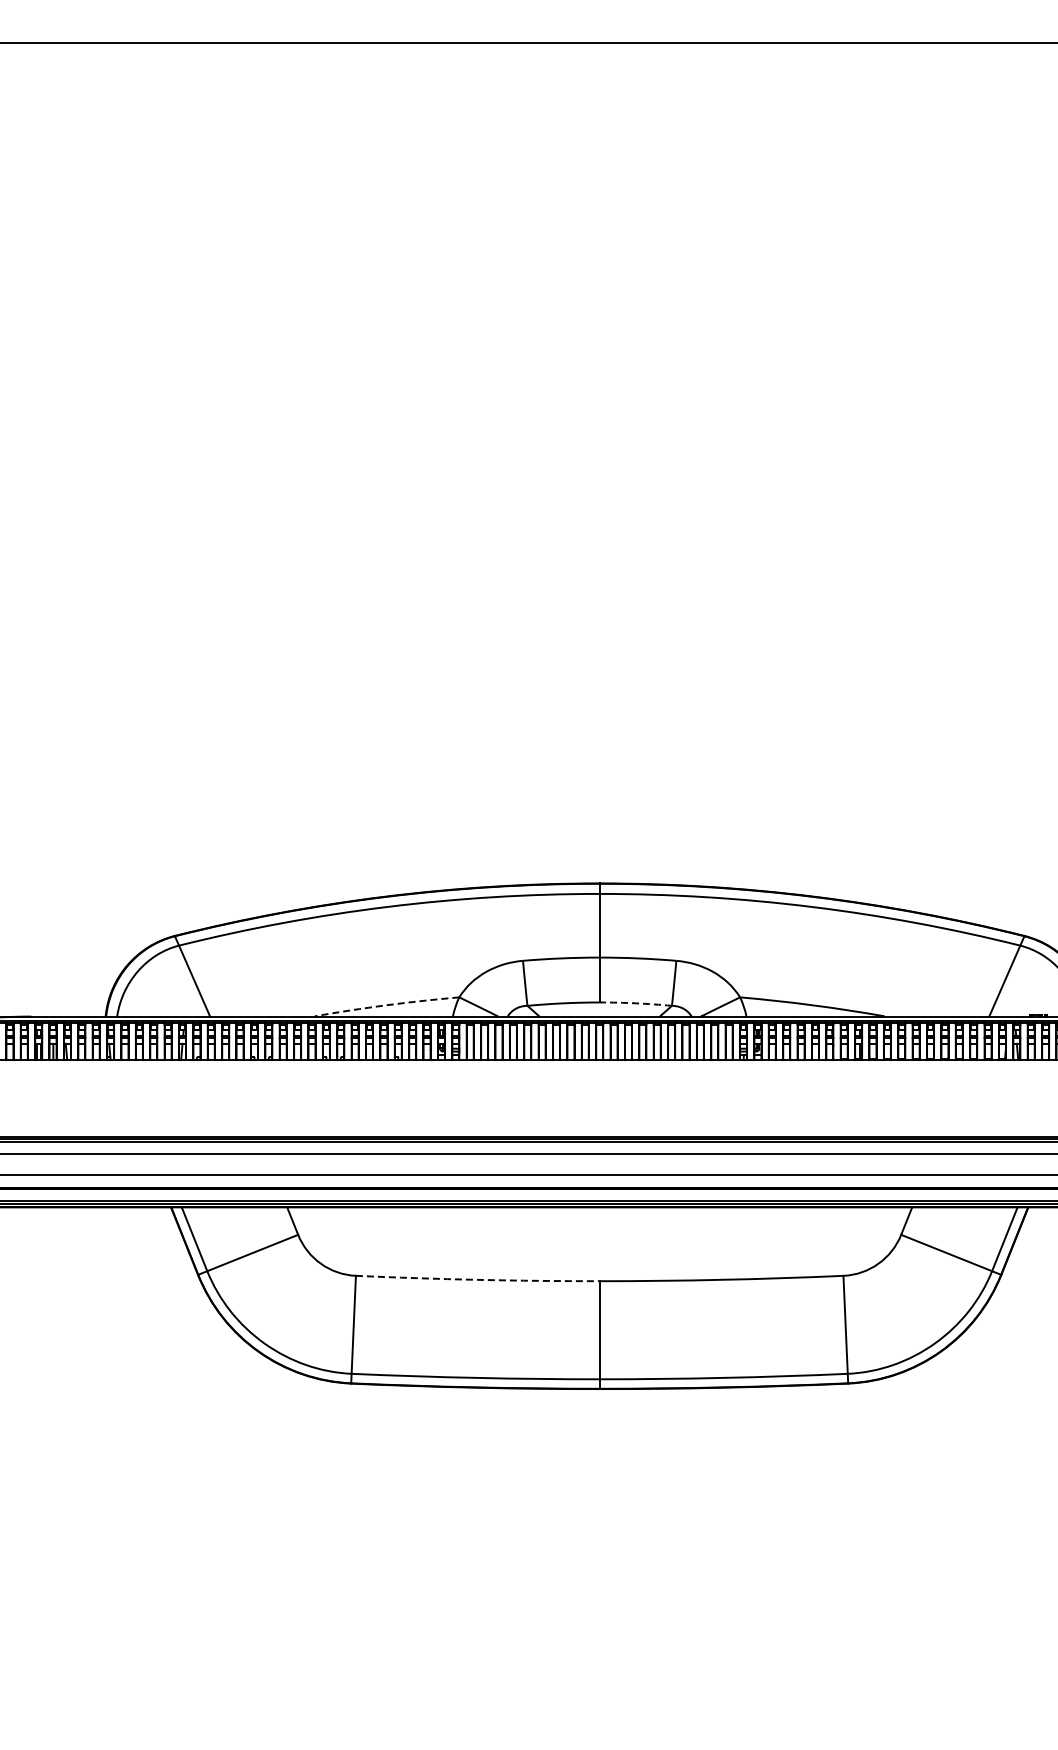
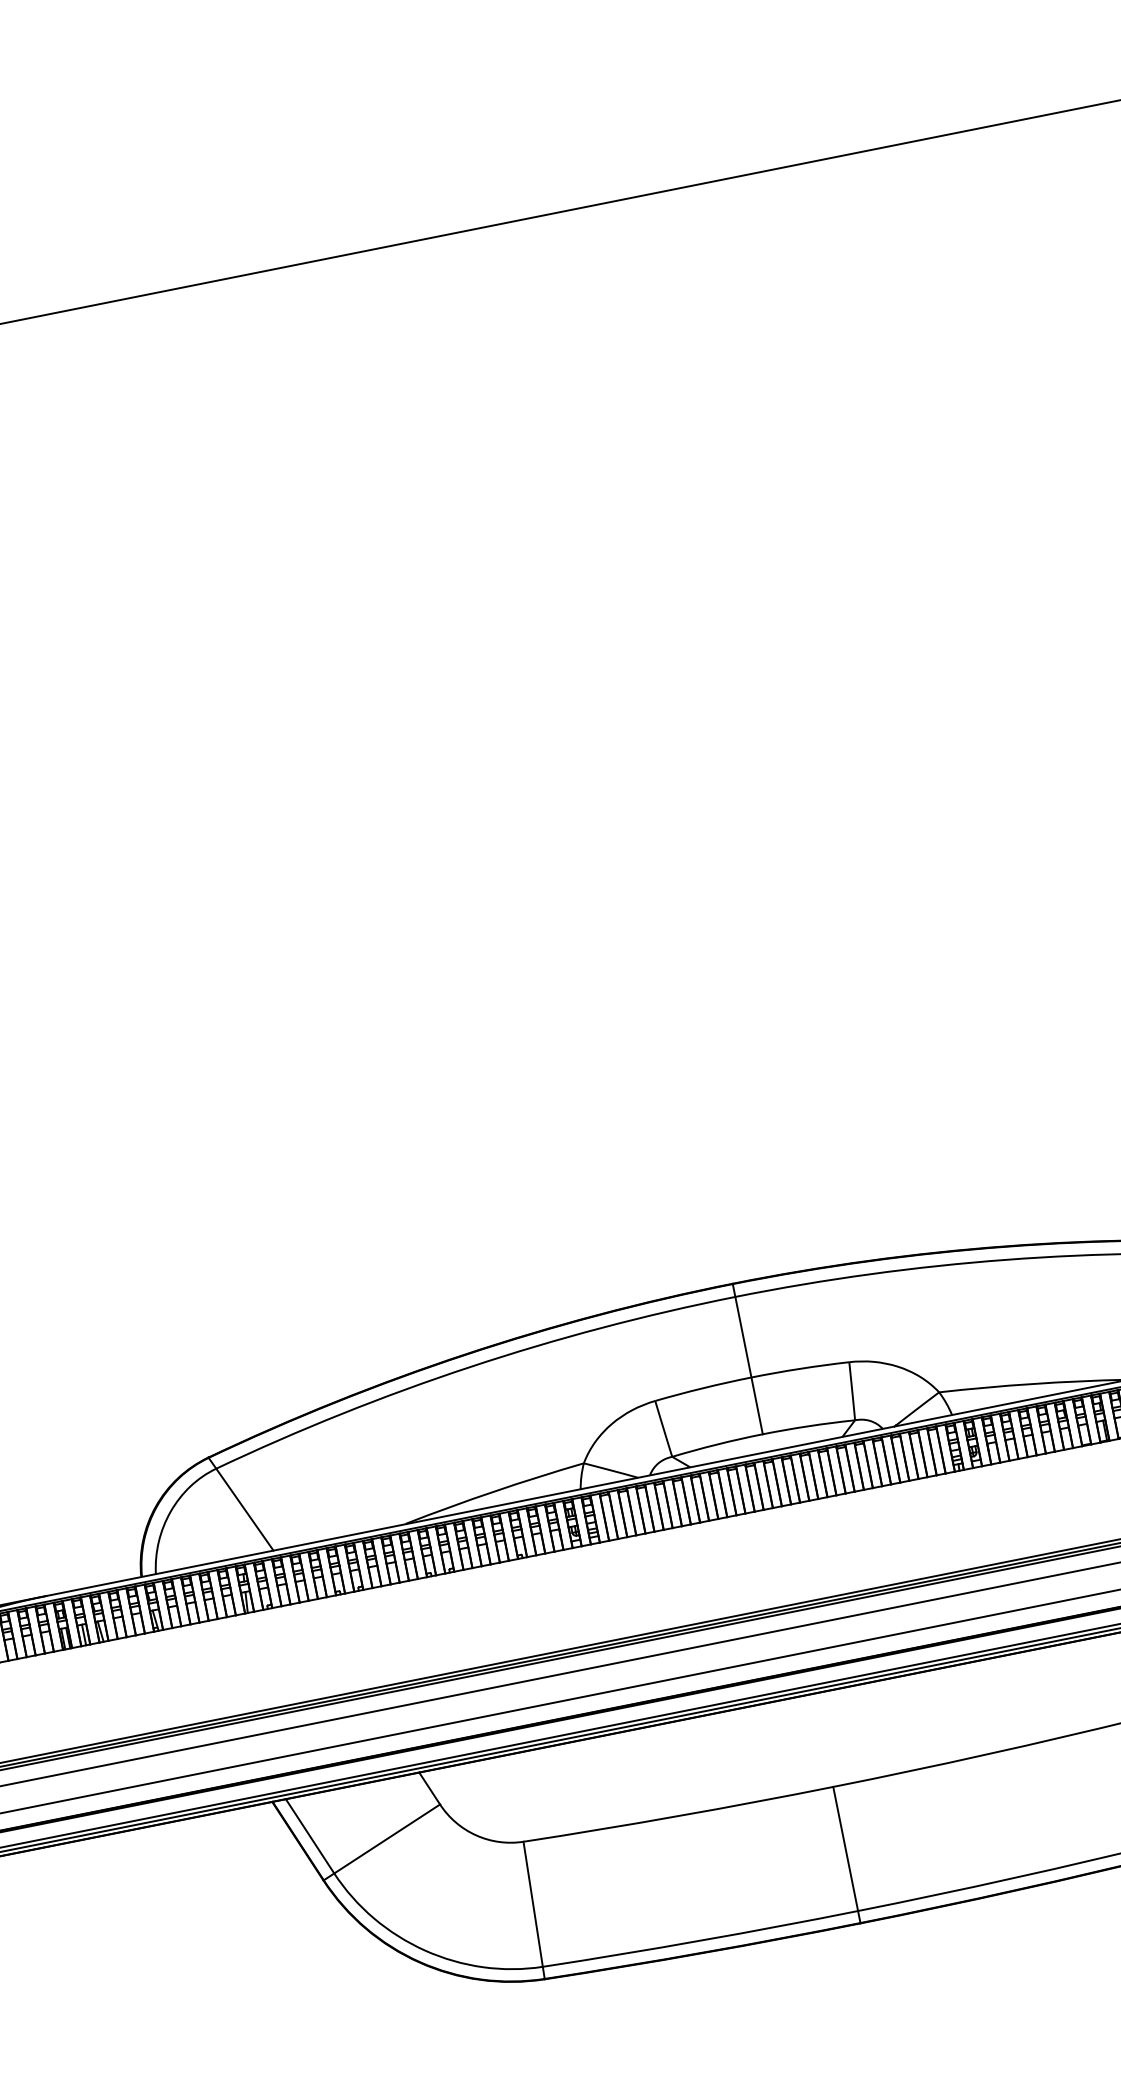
arc: (635, 1003) -> (808, 1426), dashed -> solid
arc: (386, 1005) -> (493, 1492), dashed -> solid
arc: (477, 1279) -> (678, 1815), dashed -> solid

